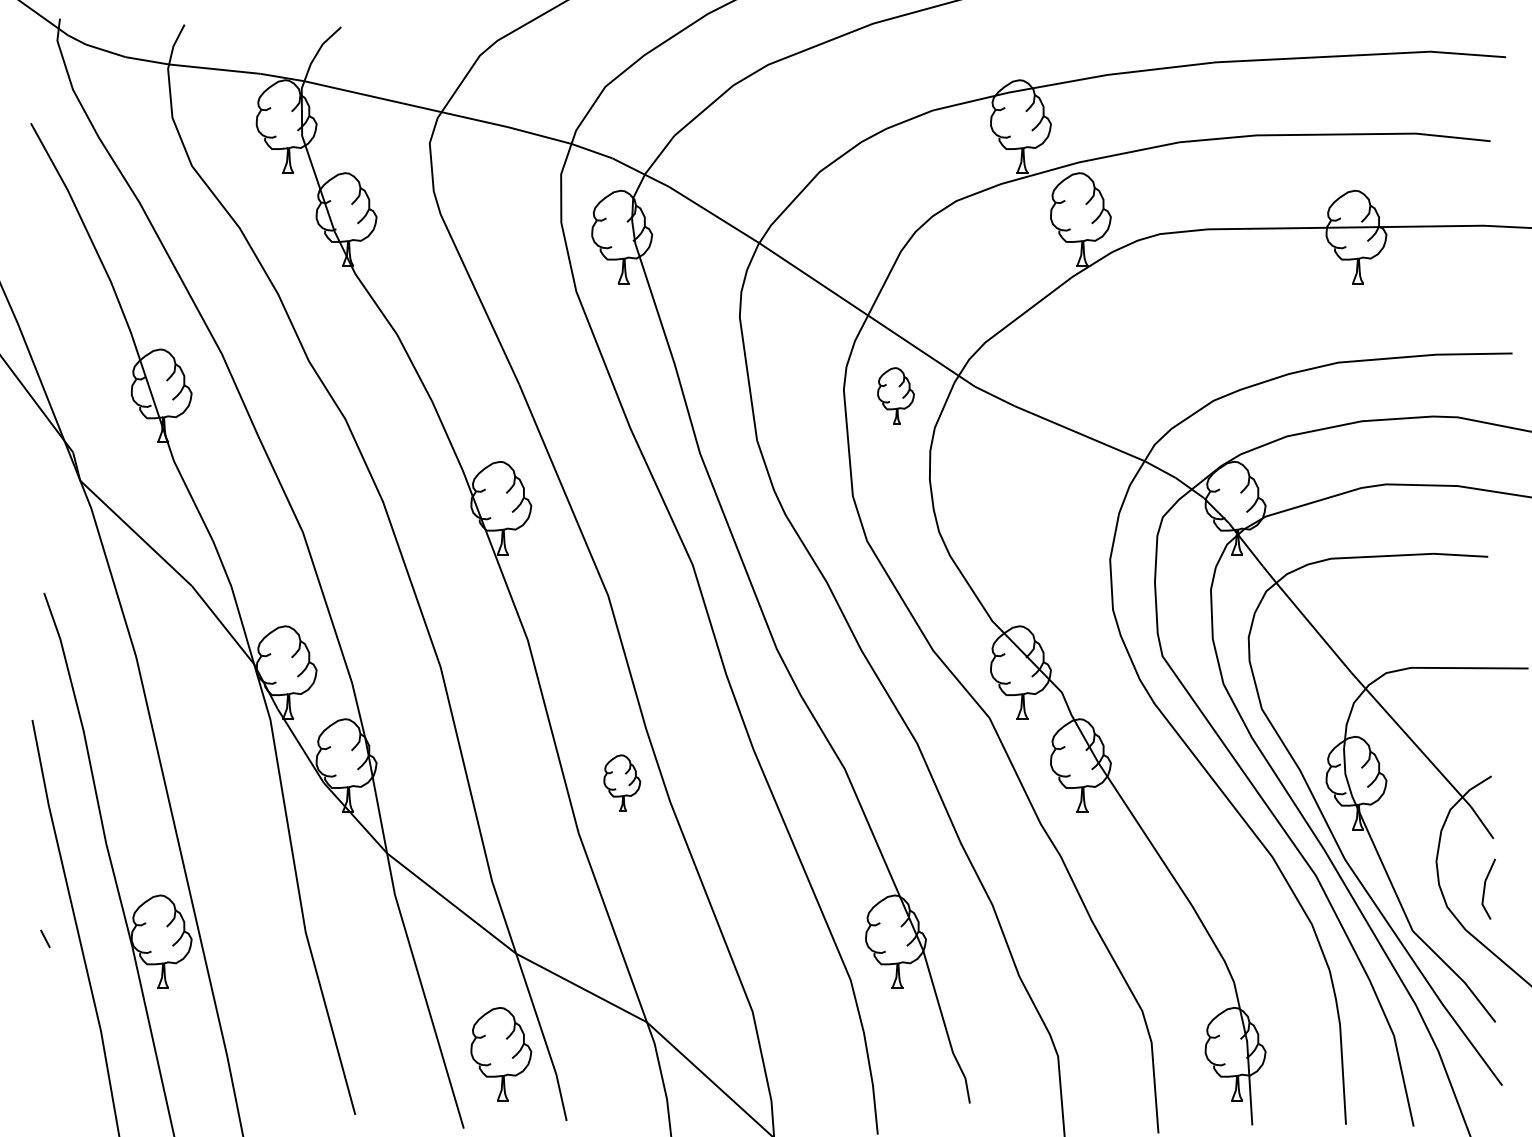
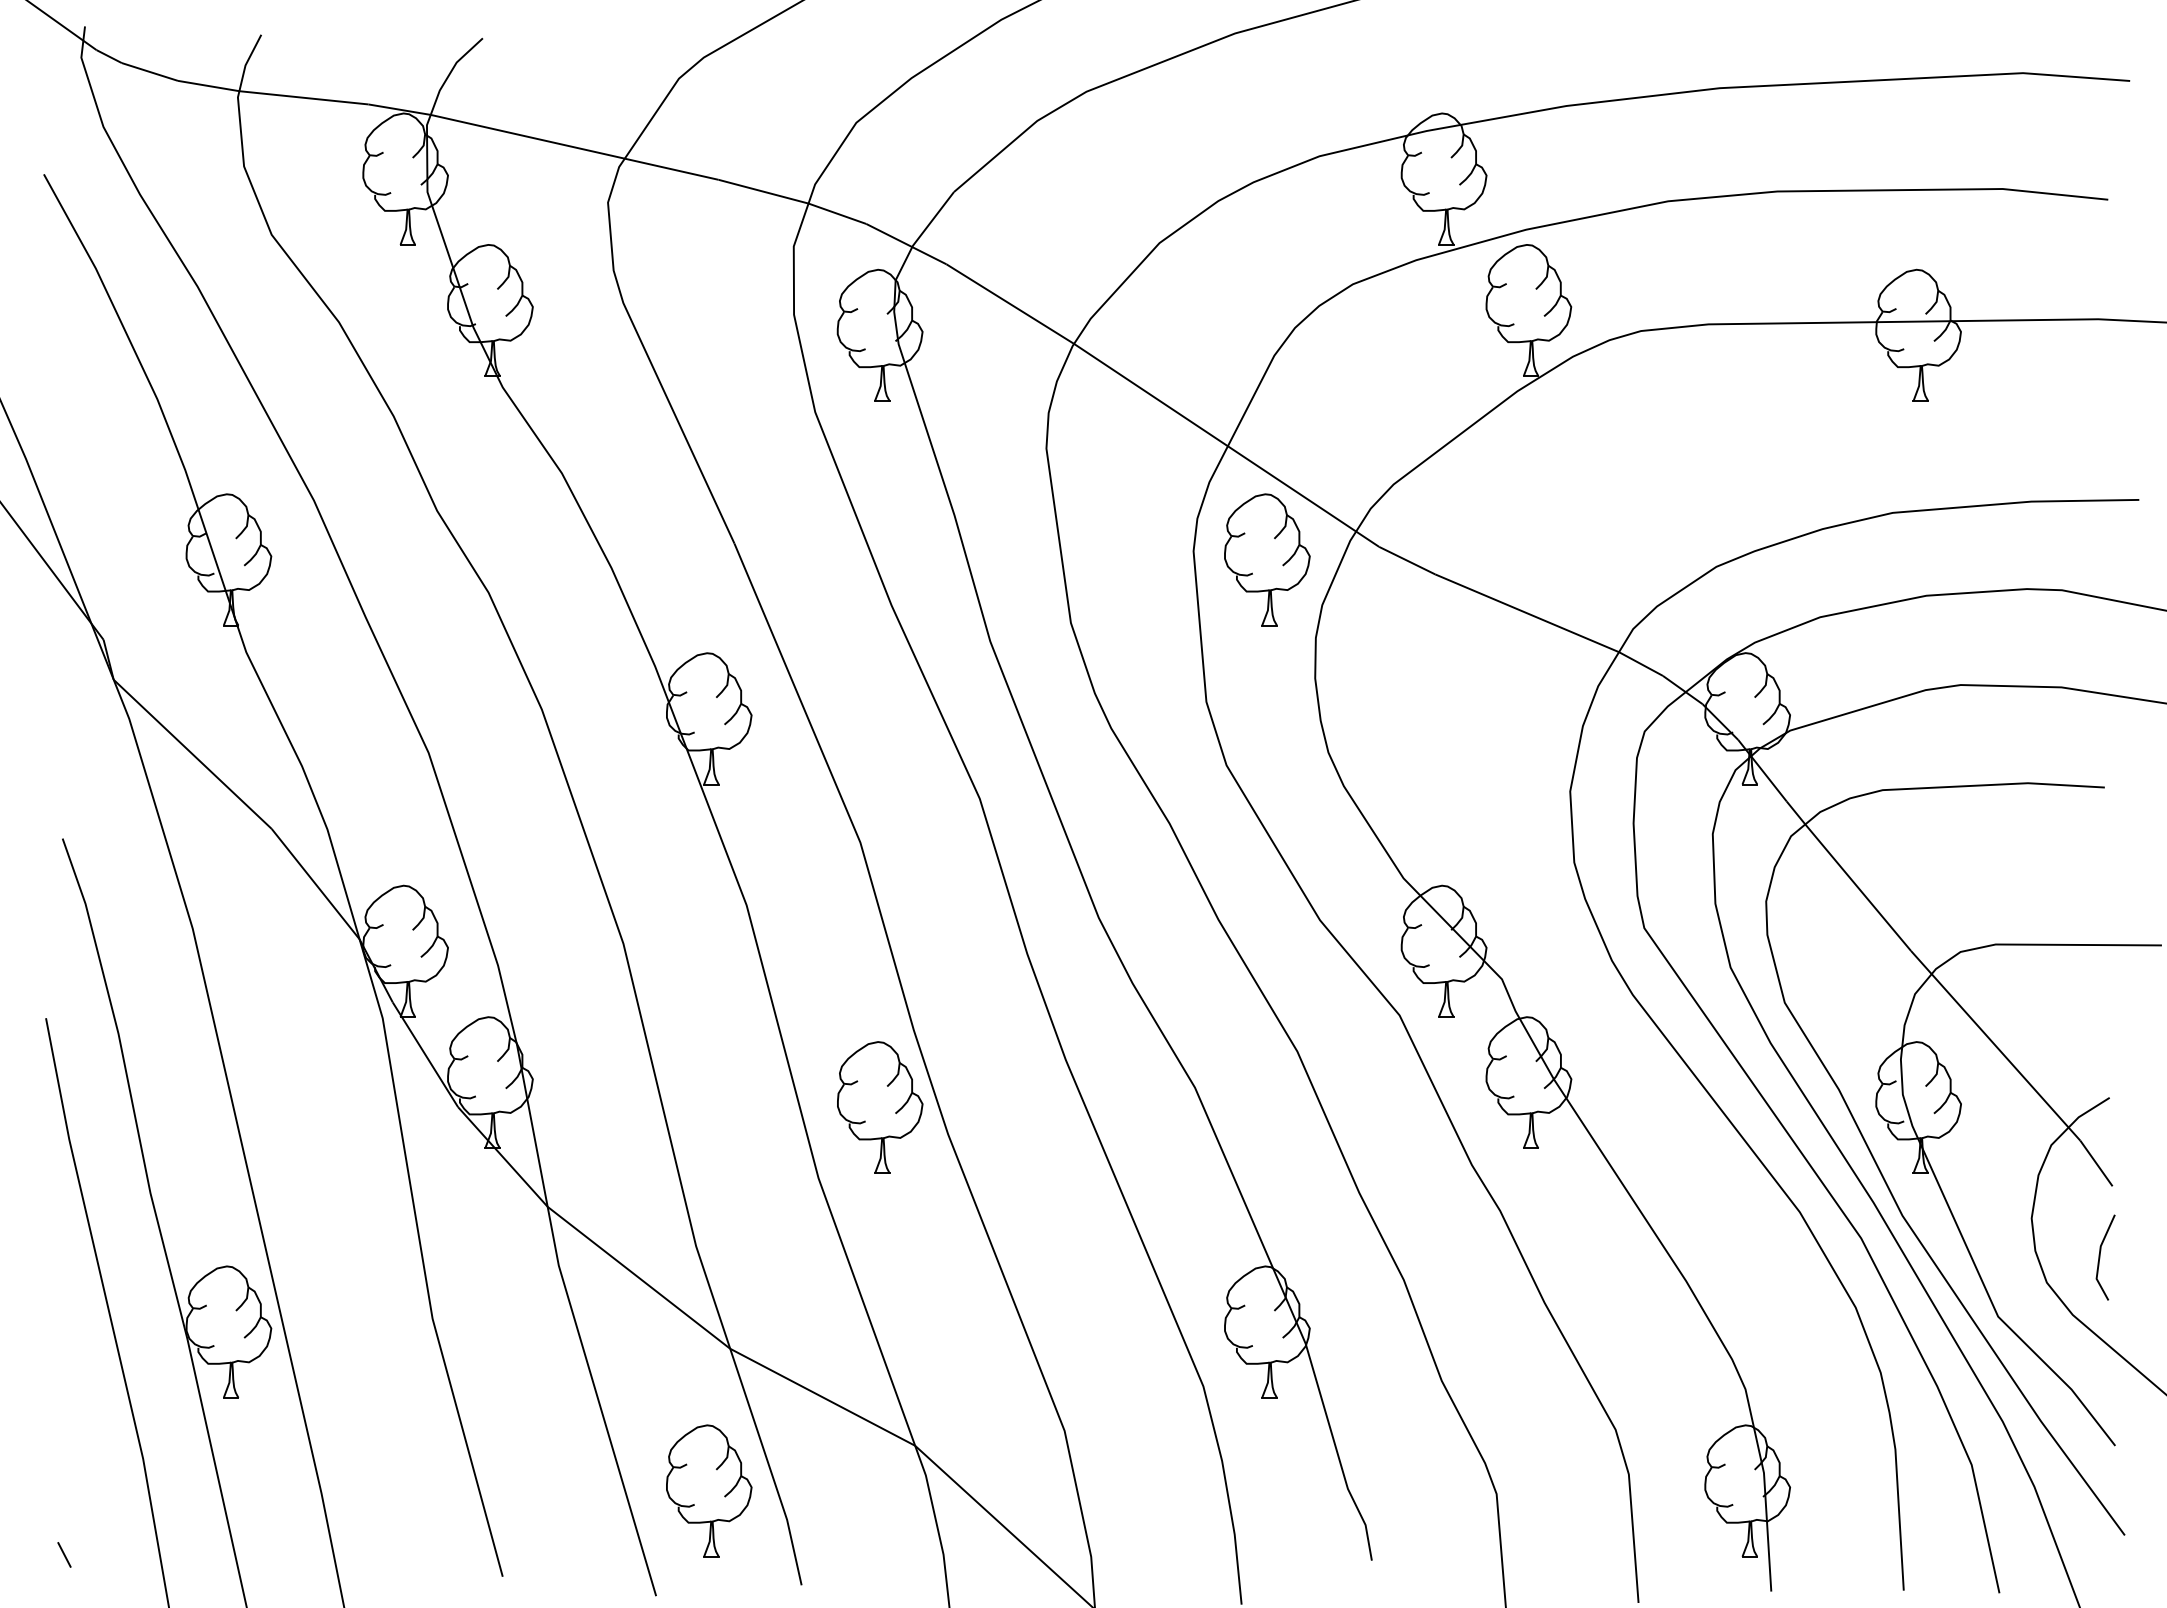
part: (896, 395) -> (1267, 559), size x1.67
part: (622, 783) -> (880, 1107), size x1.67
line: (45, 938) -> (64, 1554), moved

